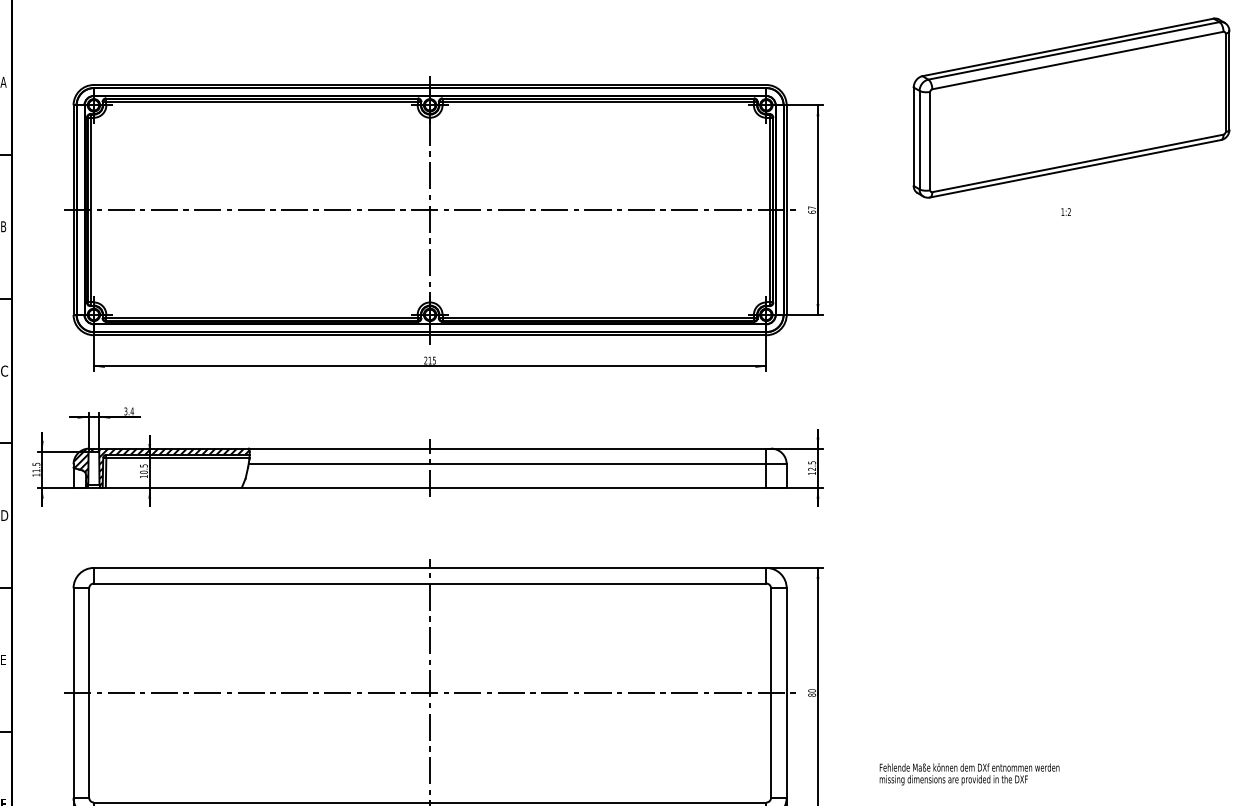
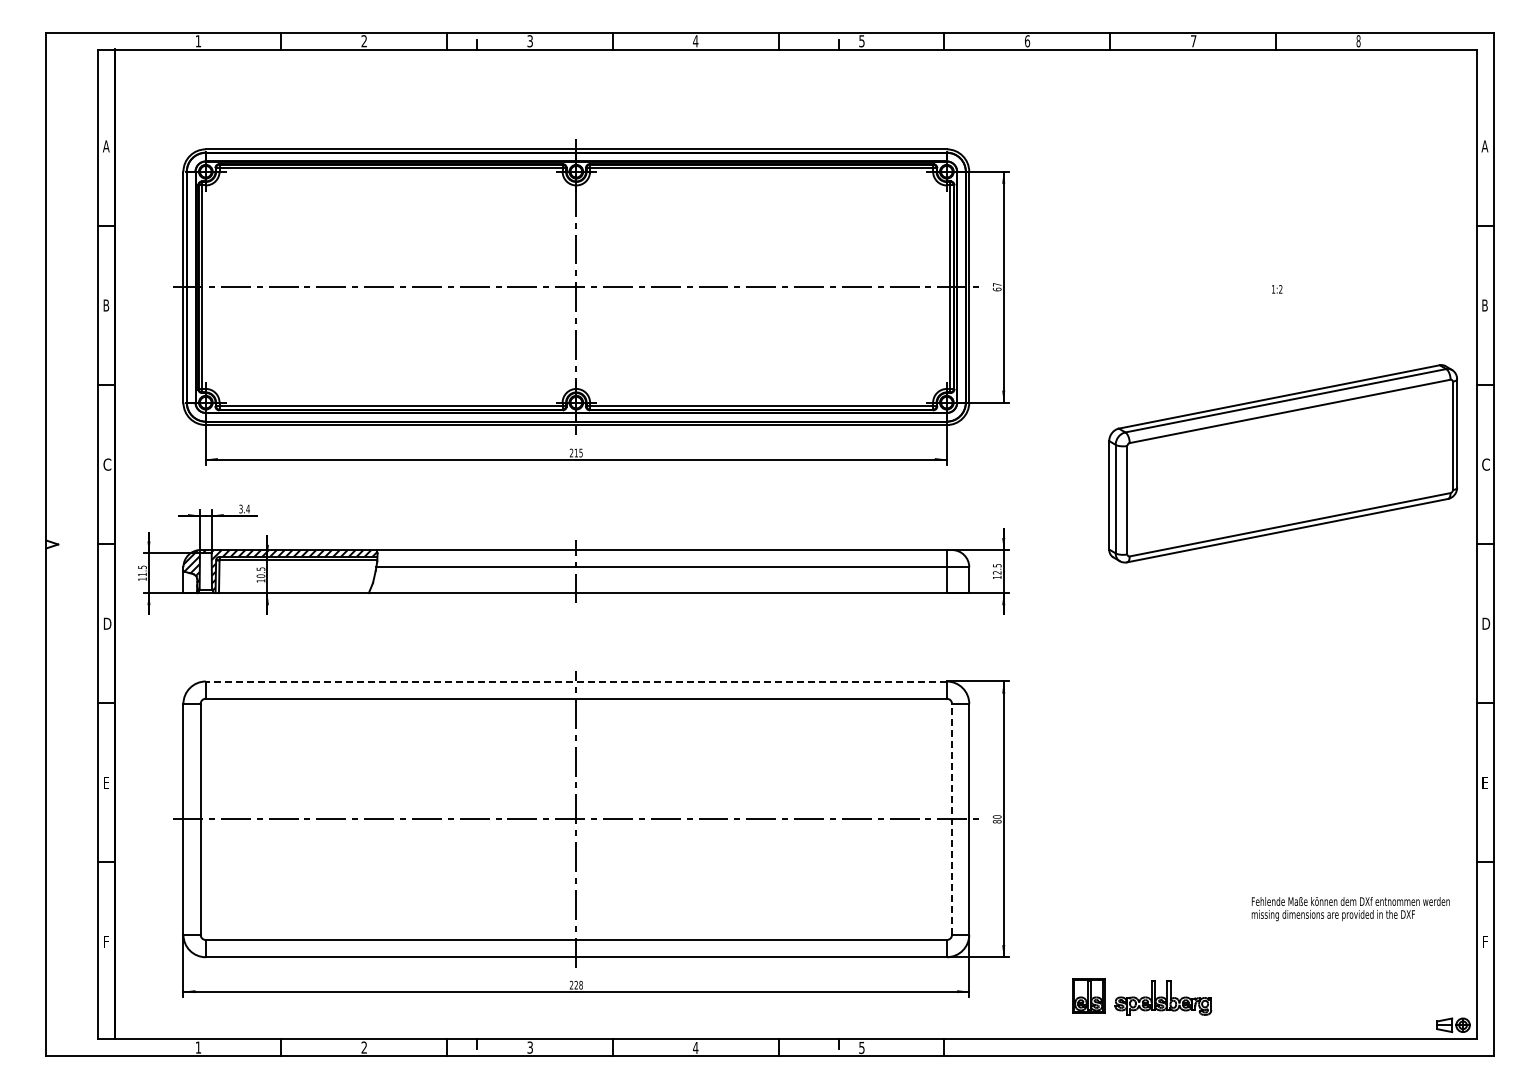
part: (1070, 107) -> (1282, 463), moved
line: (430, 567) -> (576, 681), solid -> dashed
line: (771, 692) -> (952, 818), solid -> dashed
text: (969, 774) -> (1350, 909), moved

